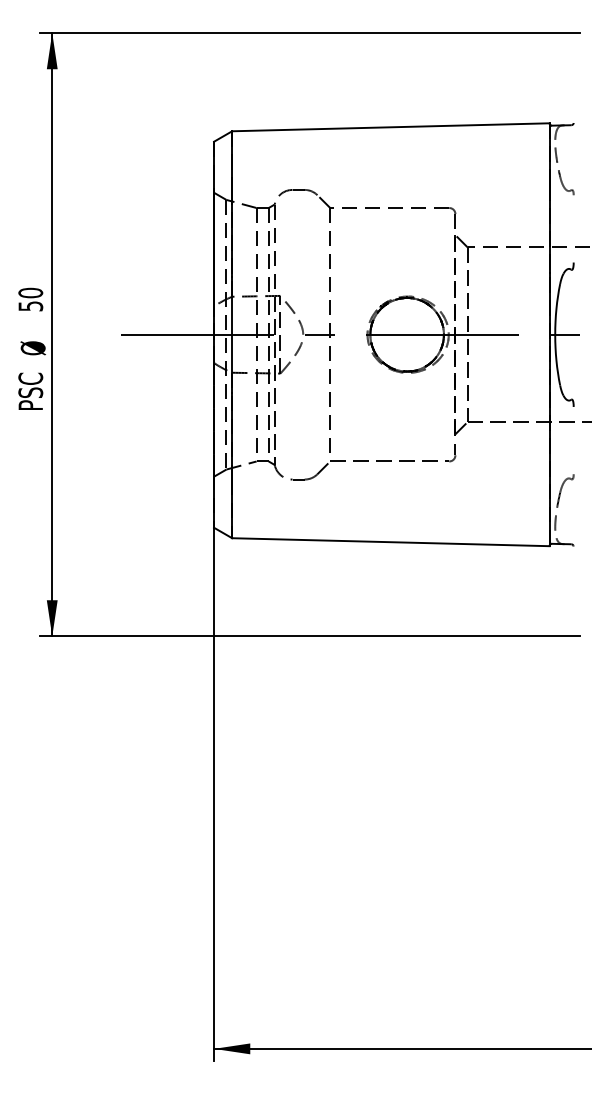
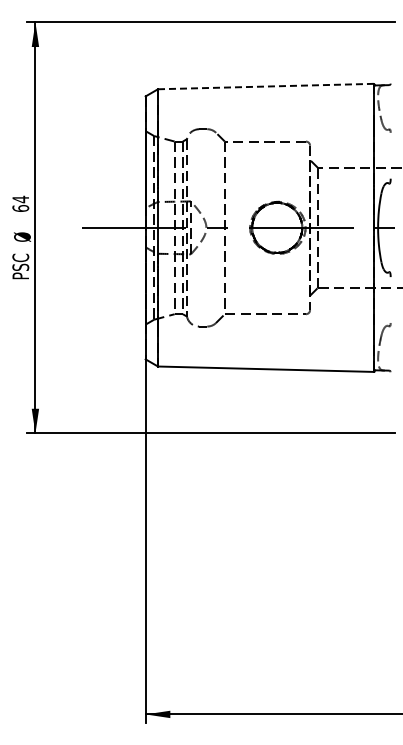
line: (391, 127) -> (266, 86), solid -> dashed
text: (30, 298) -> (20, 203), 50 -> 64

